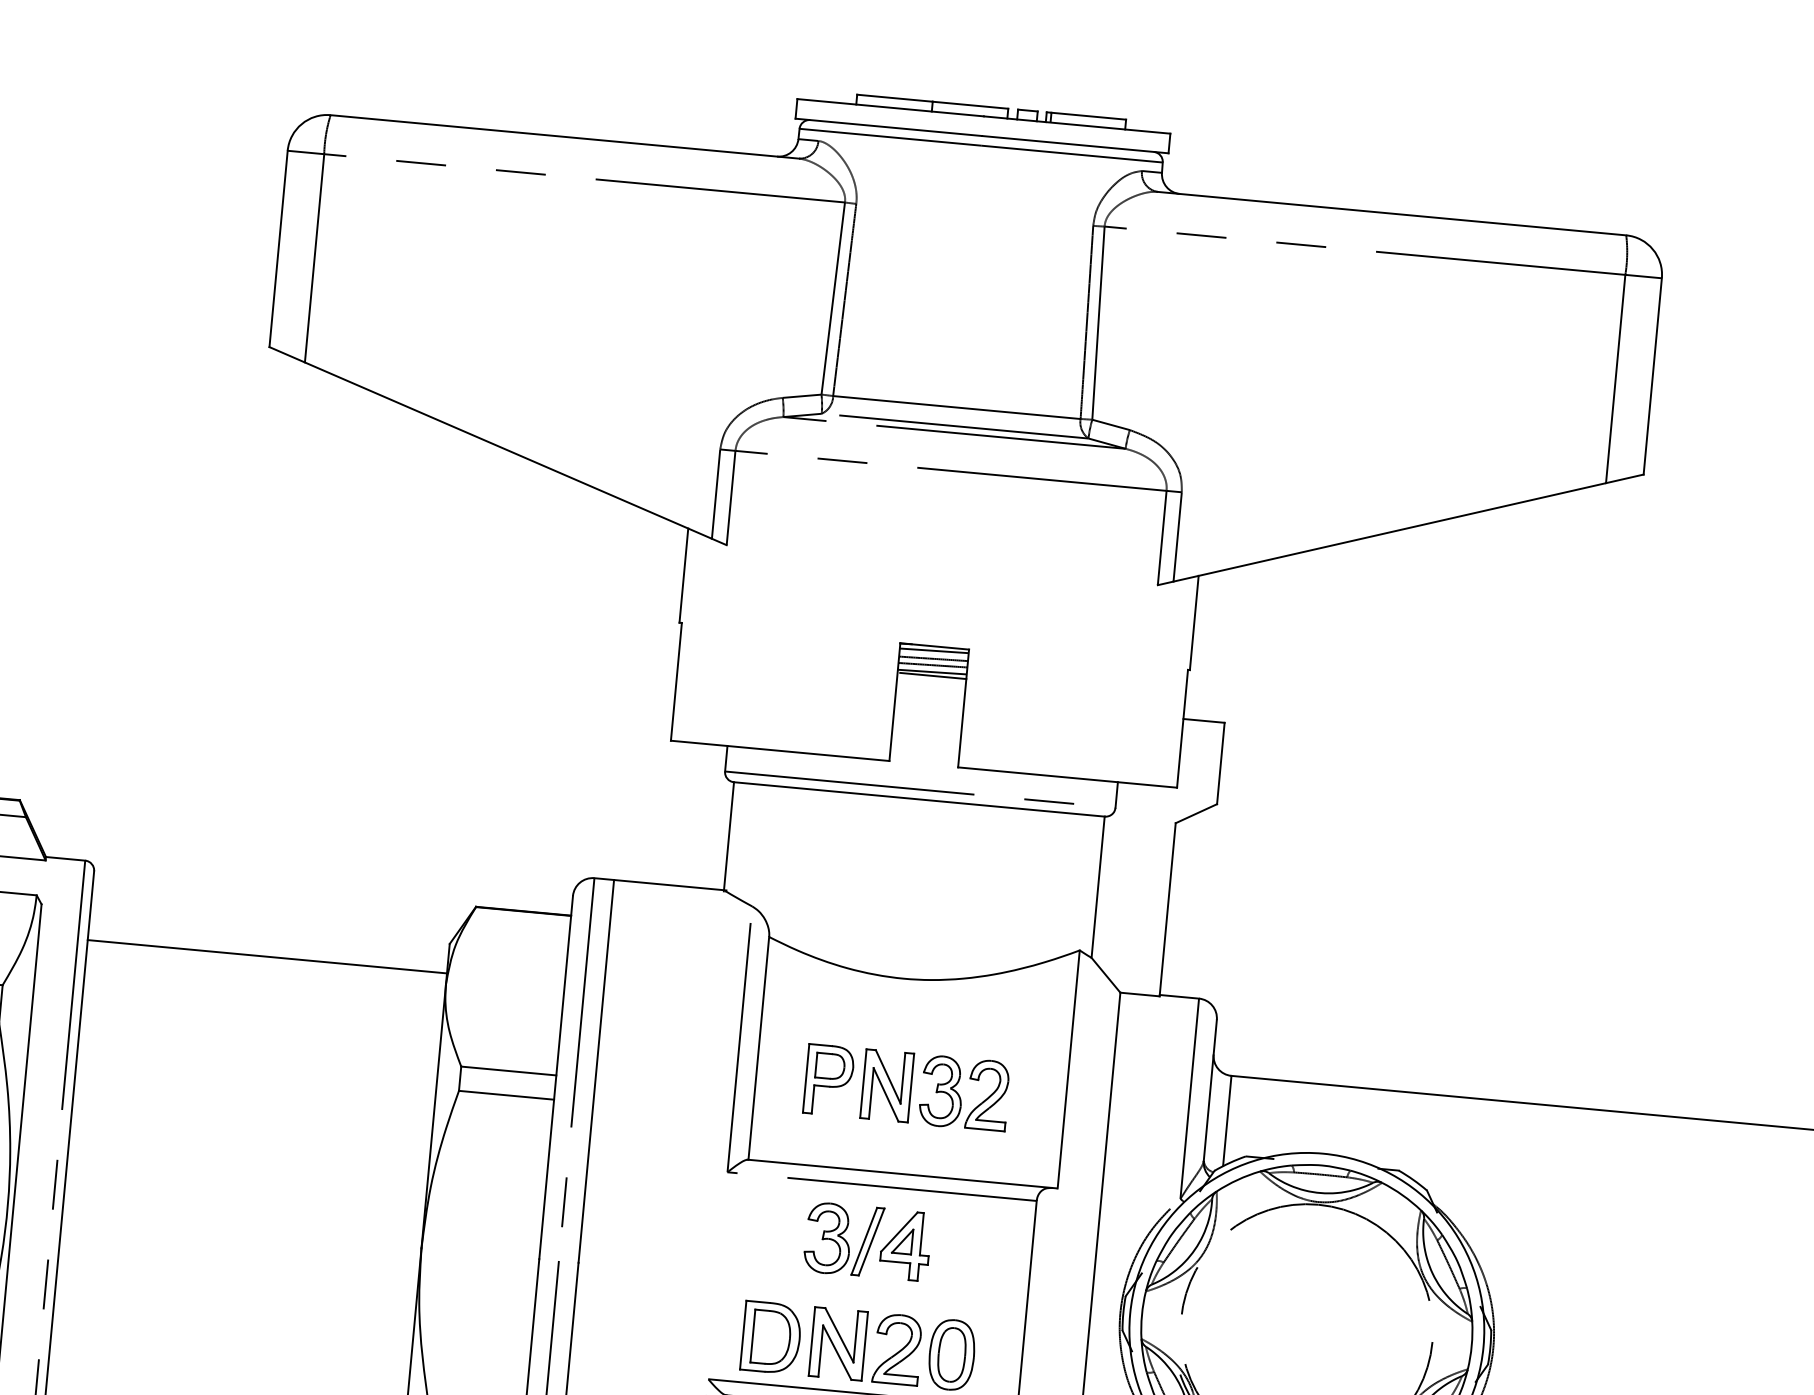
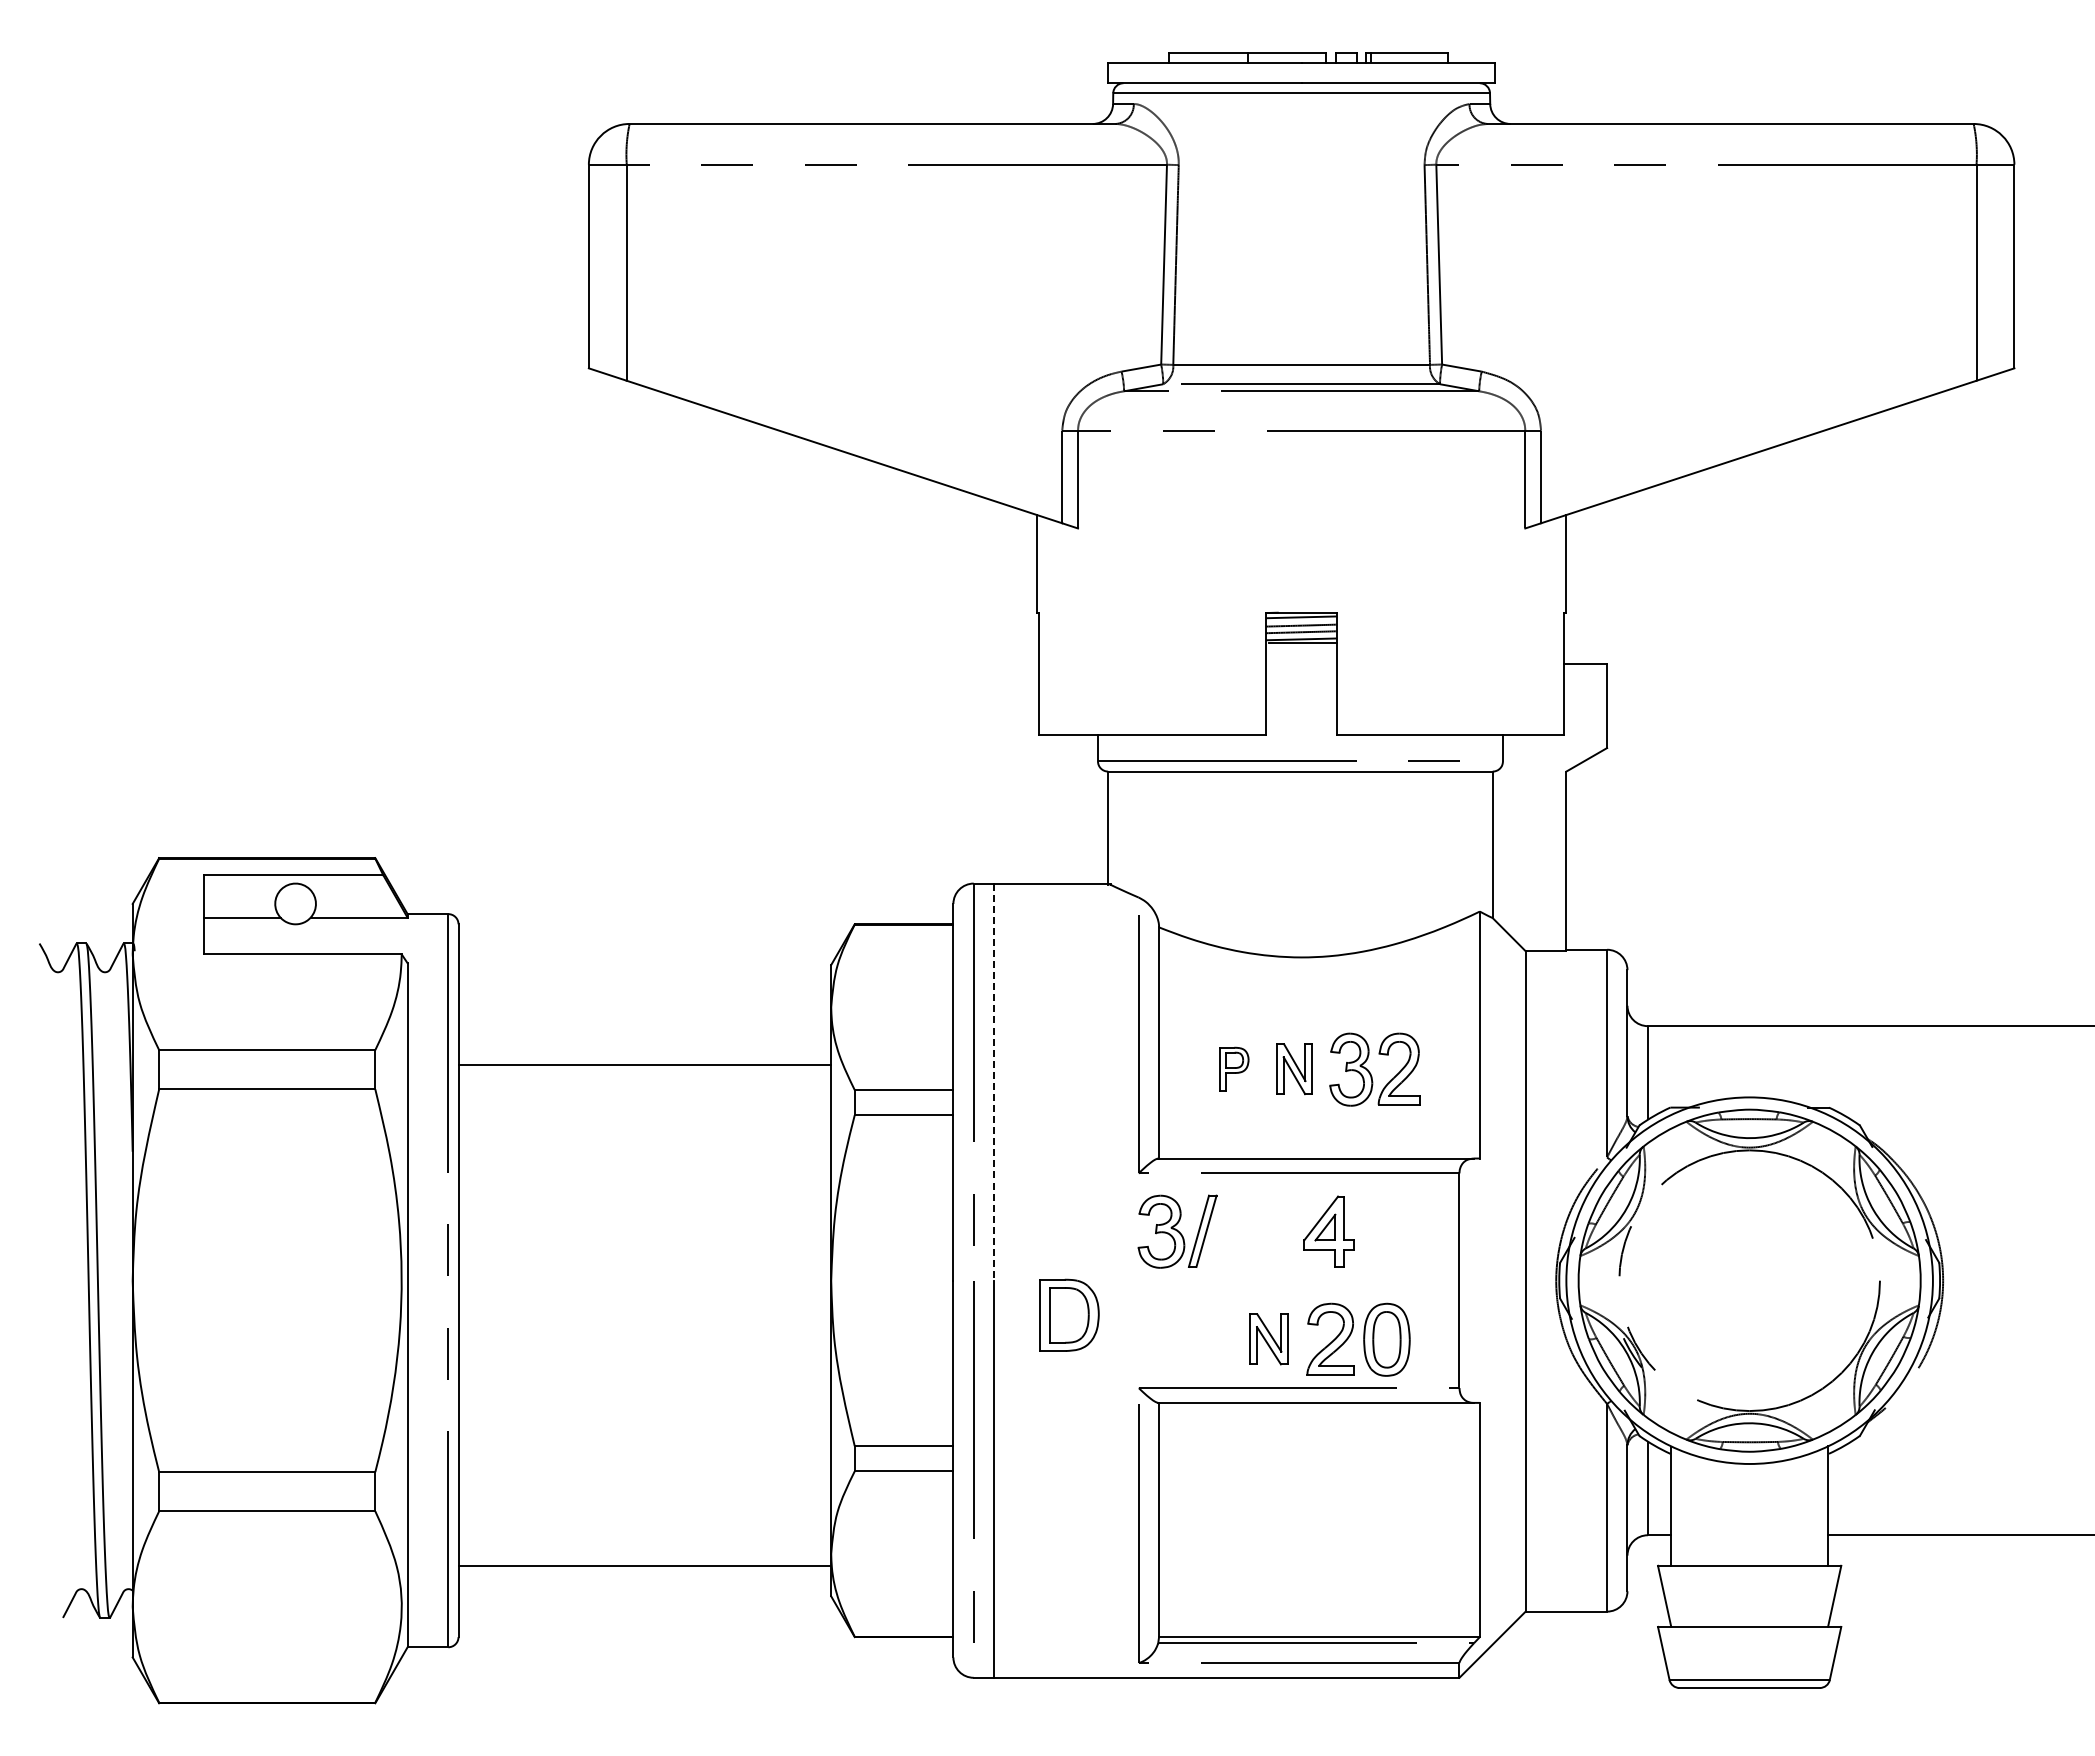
line: (267, 956) -> (644, 1064), moved
line: (596, 1071) -> (994, 1082), solid -> dashed
part: (829, 1079) -> (1234, 1068), size x0.6
part: (887, 1085) -> (1294, 1068), size x0.7
part: (843, 1239) -> (1177, 1231), moved
part: (771, 1336) -> (1069, 1314), moved
part: (838, 1344) -> (1269, 1339), size x0.7

